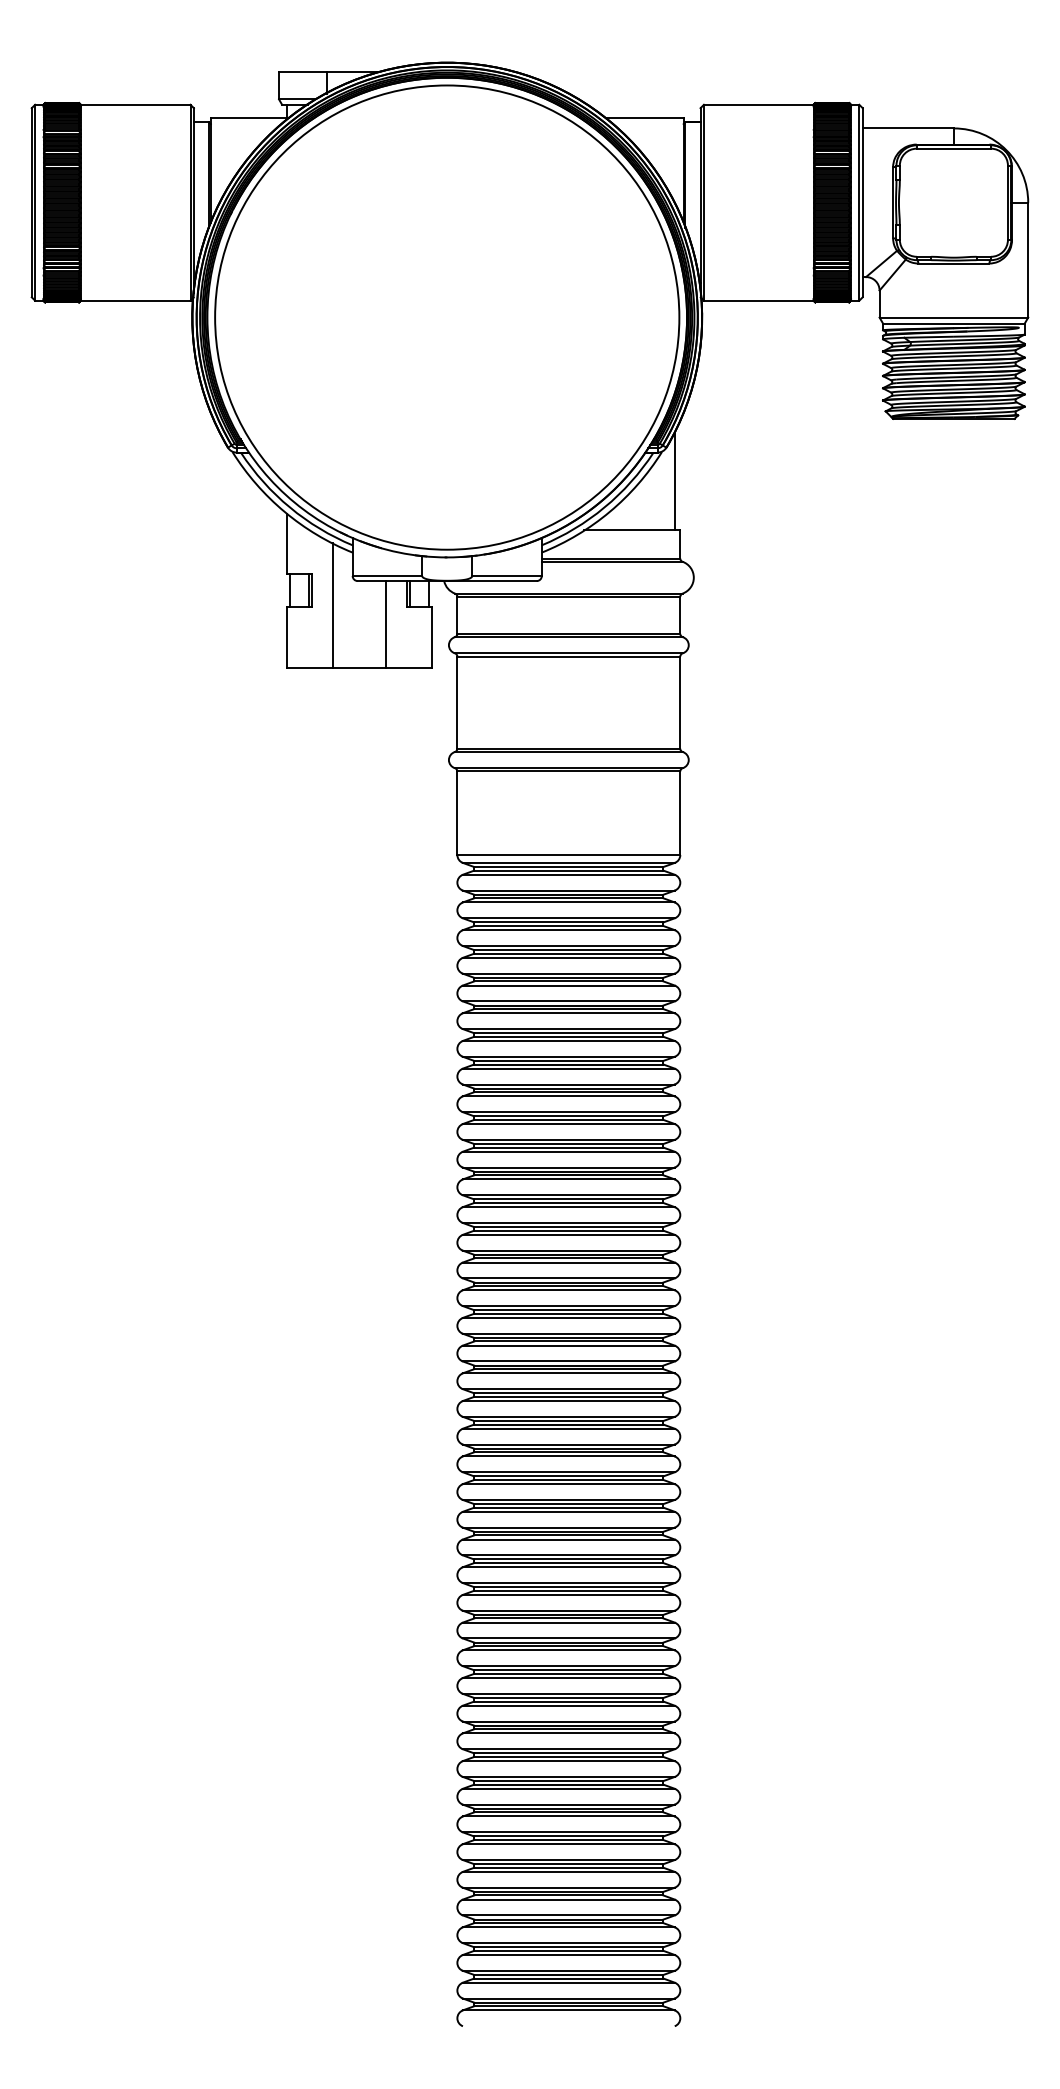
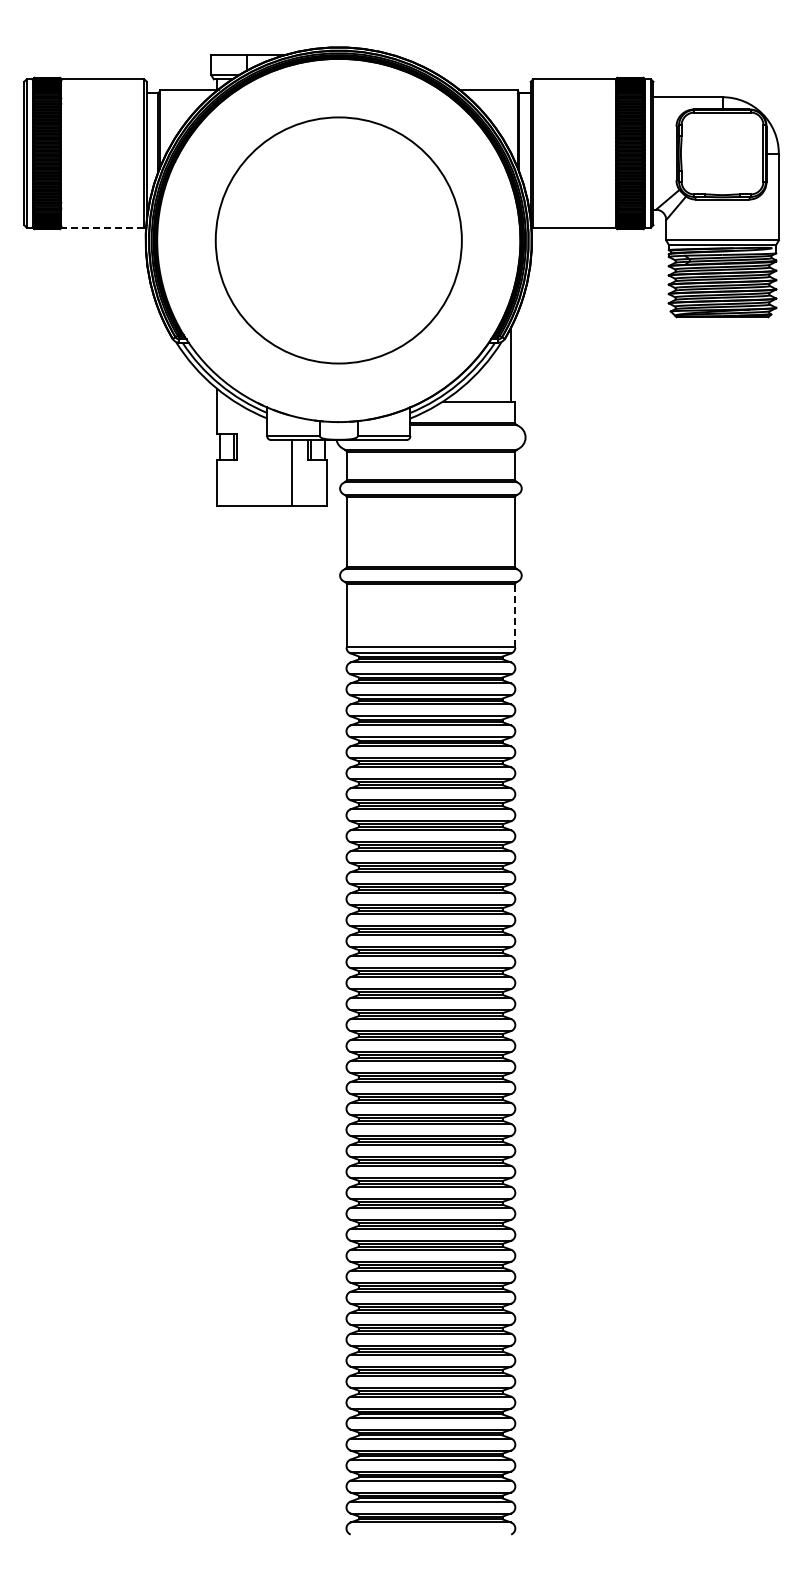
line: (135, 300) -> (102, 227), solid -> dashed
circle: (446, 317) -> (338, 240), size x0.7
line: (333, 605) -> (252, 458), removed
line: (680, 812) -> (515, 615), solid -> dashed

